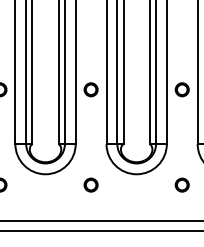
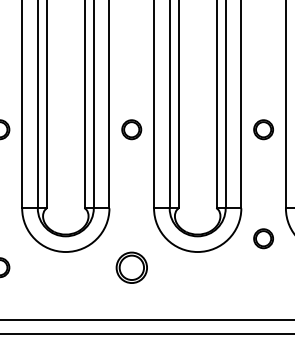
circle: (90, 184) -> (130, 266), size x1.6
circle: (181, 184) -> (262, 237), moved

